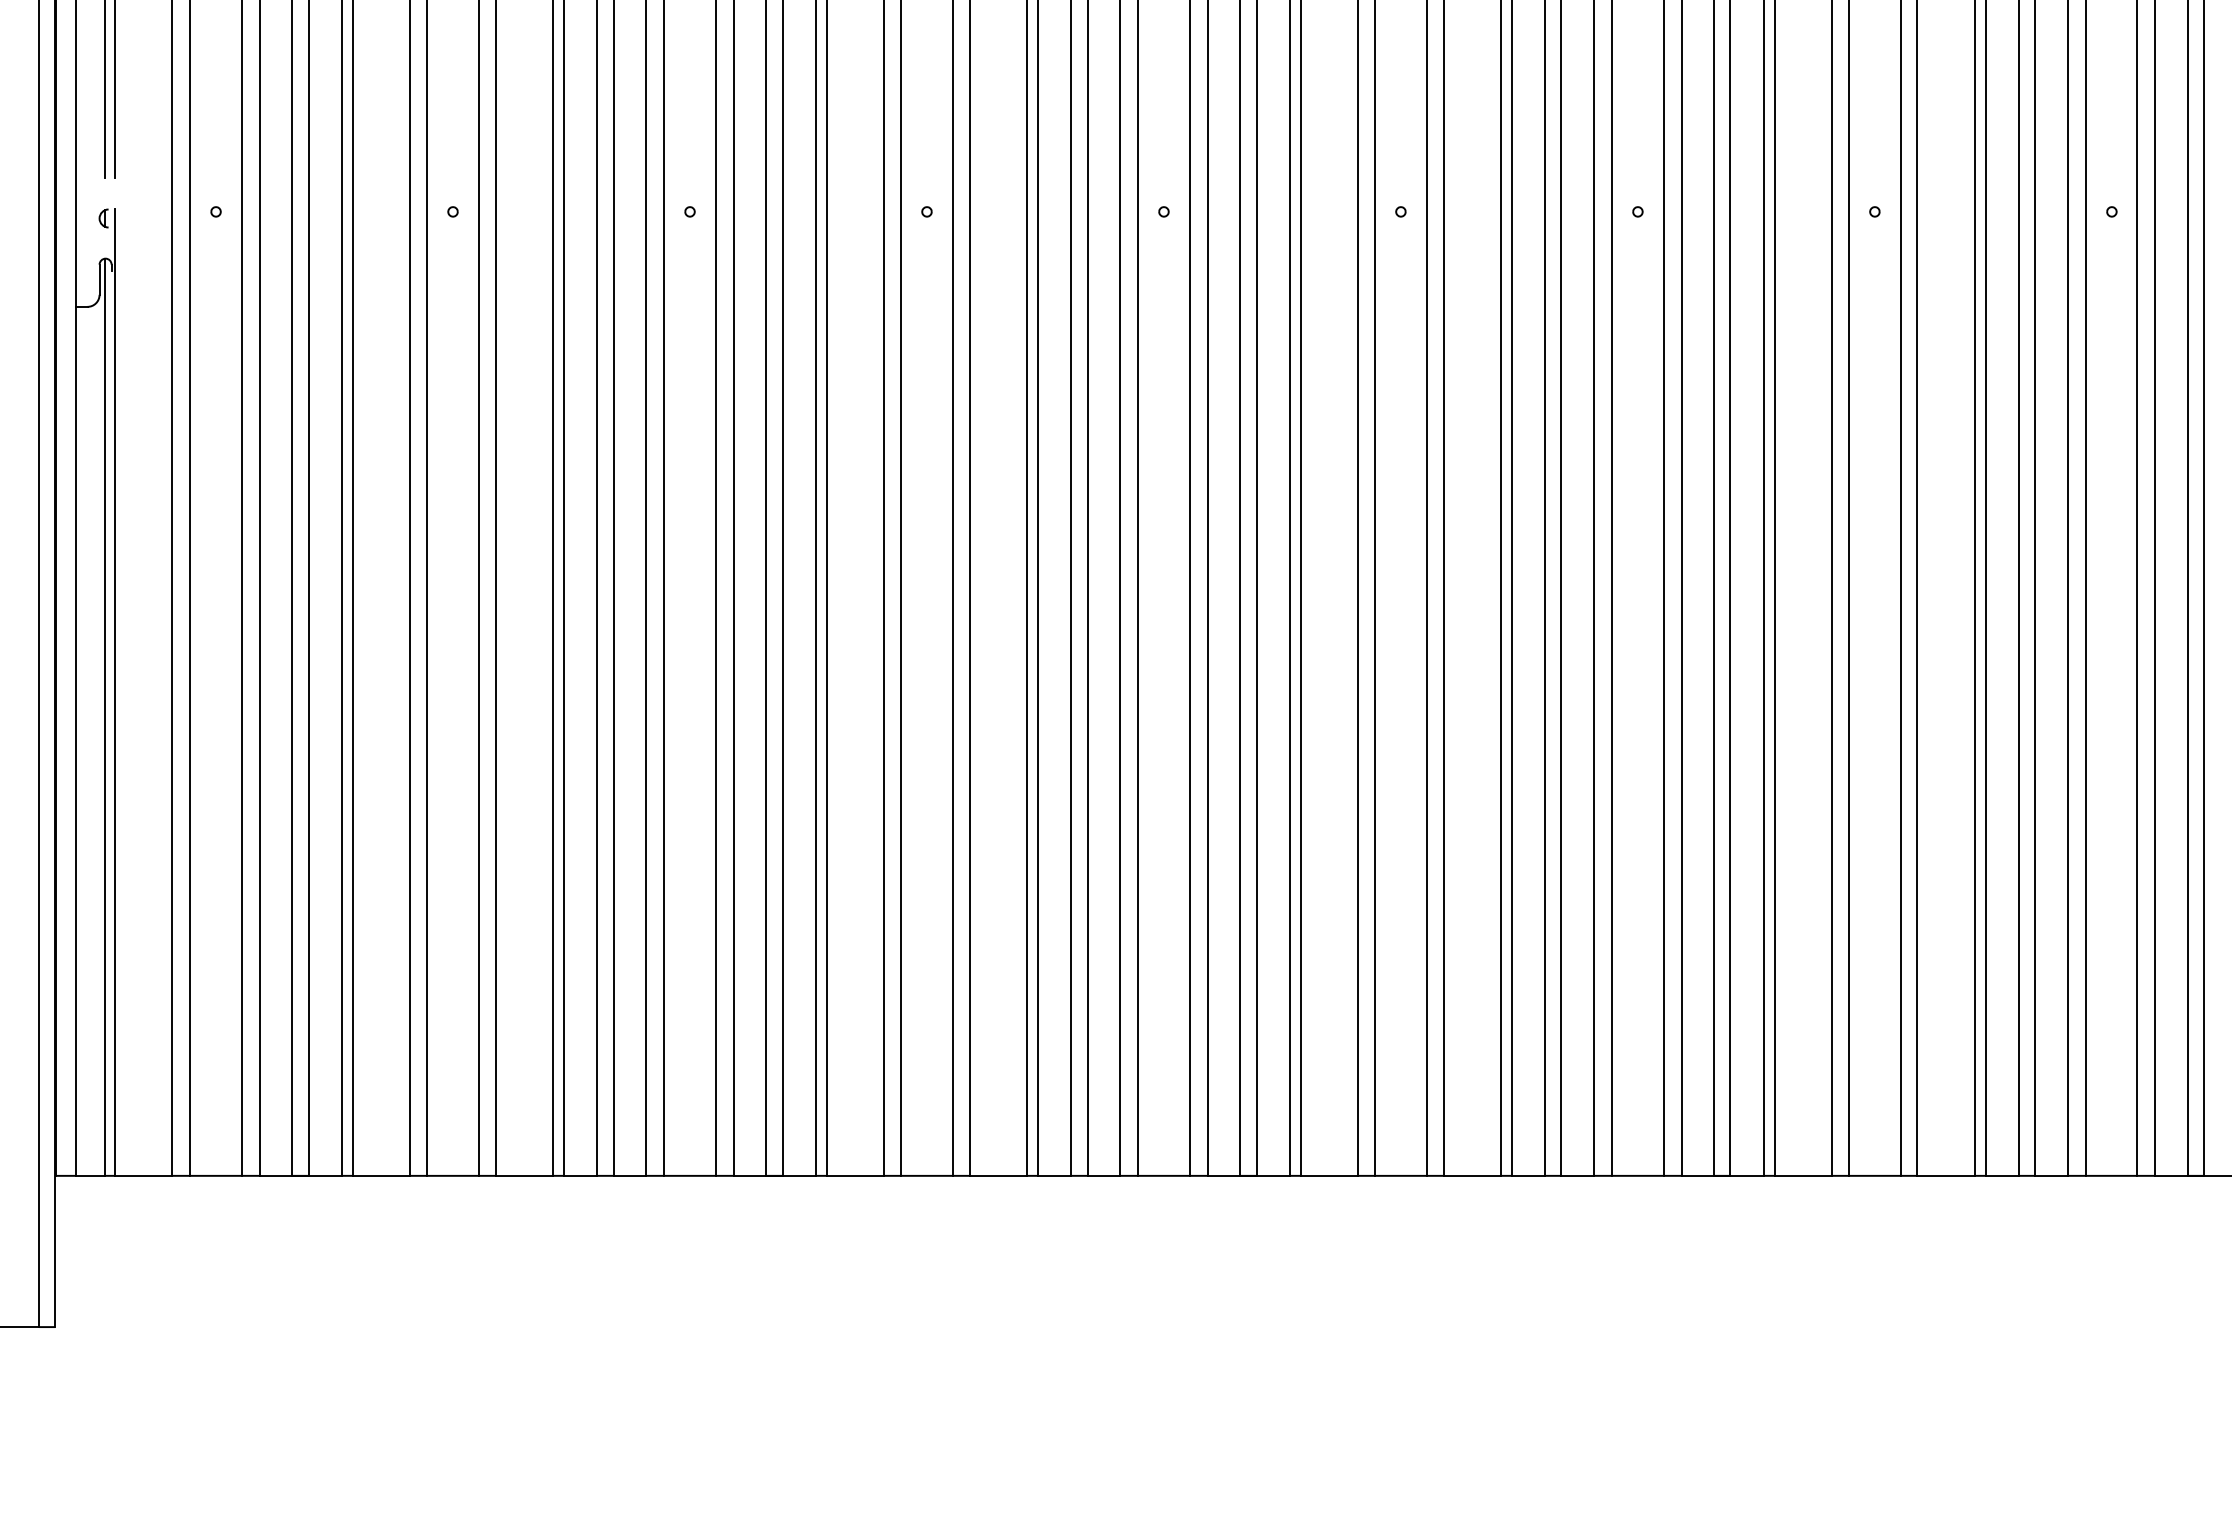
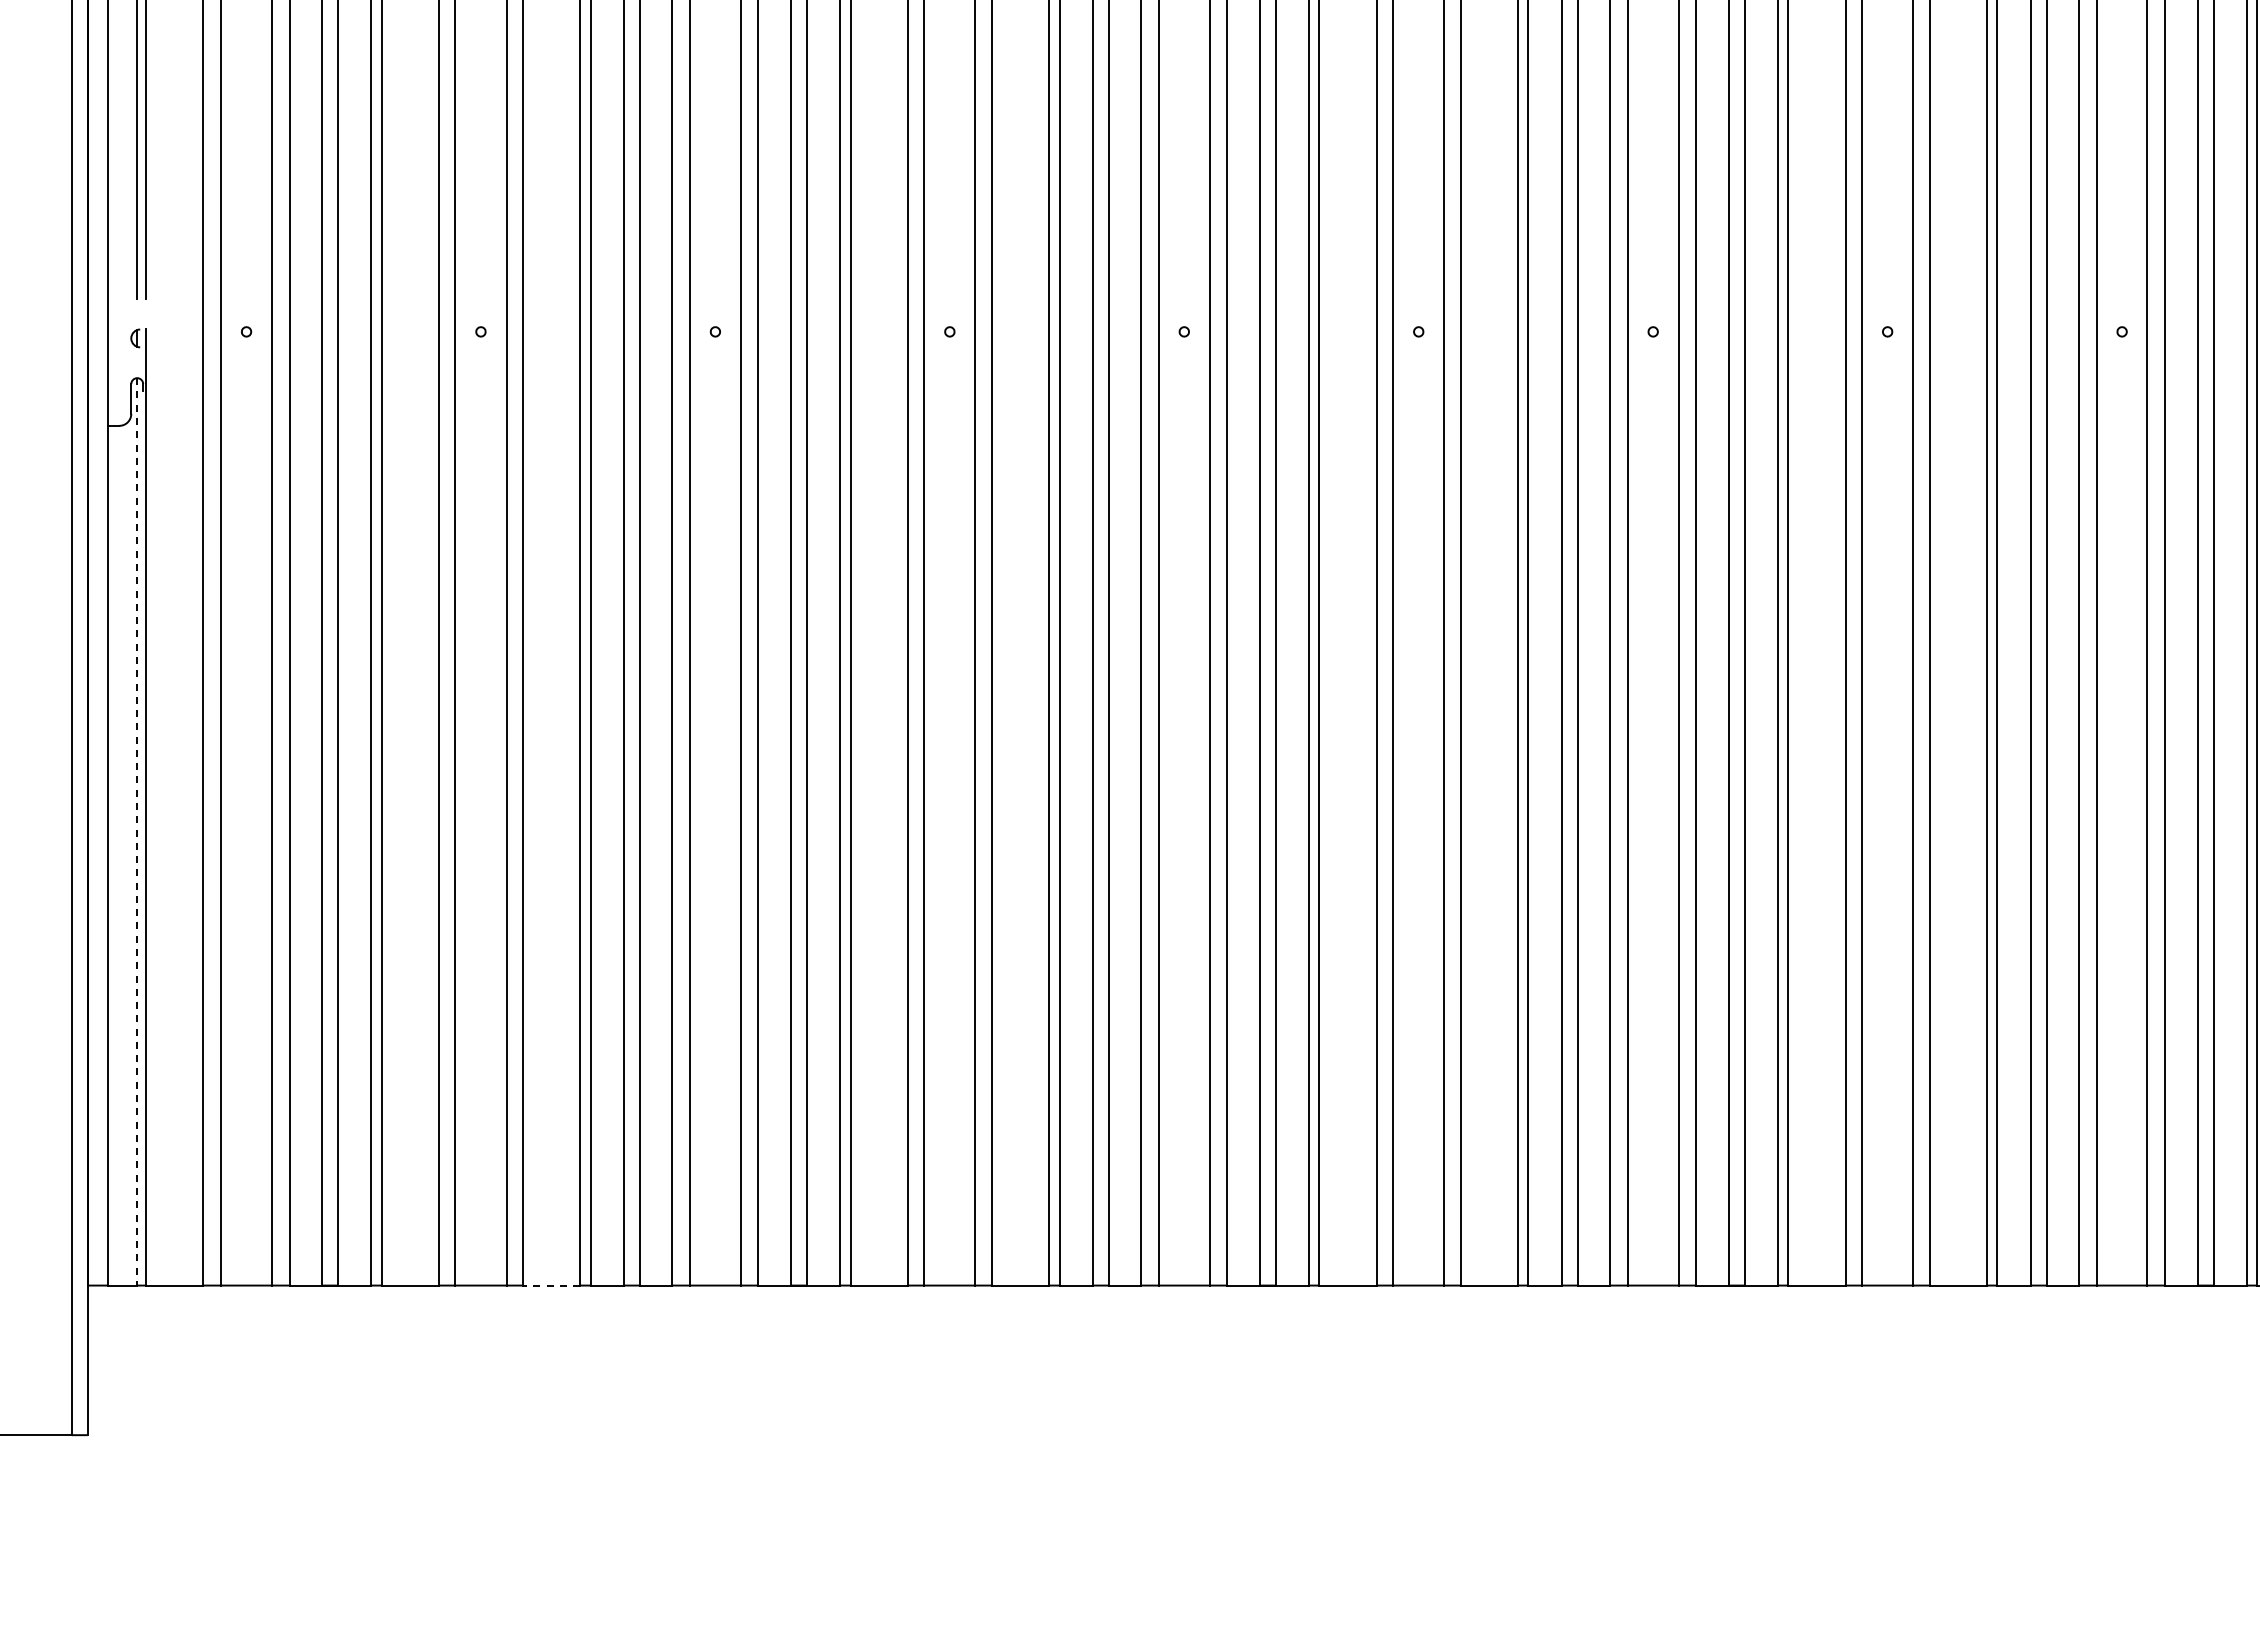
line: (104, 716) -> (136, 831), solid -> dashed
line: (524, 1175) -> (551, 1285), solid -> dashed

